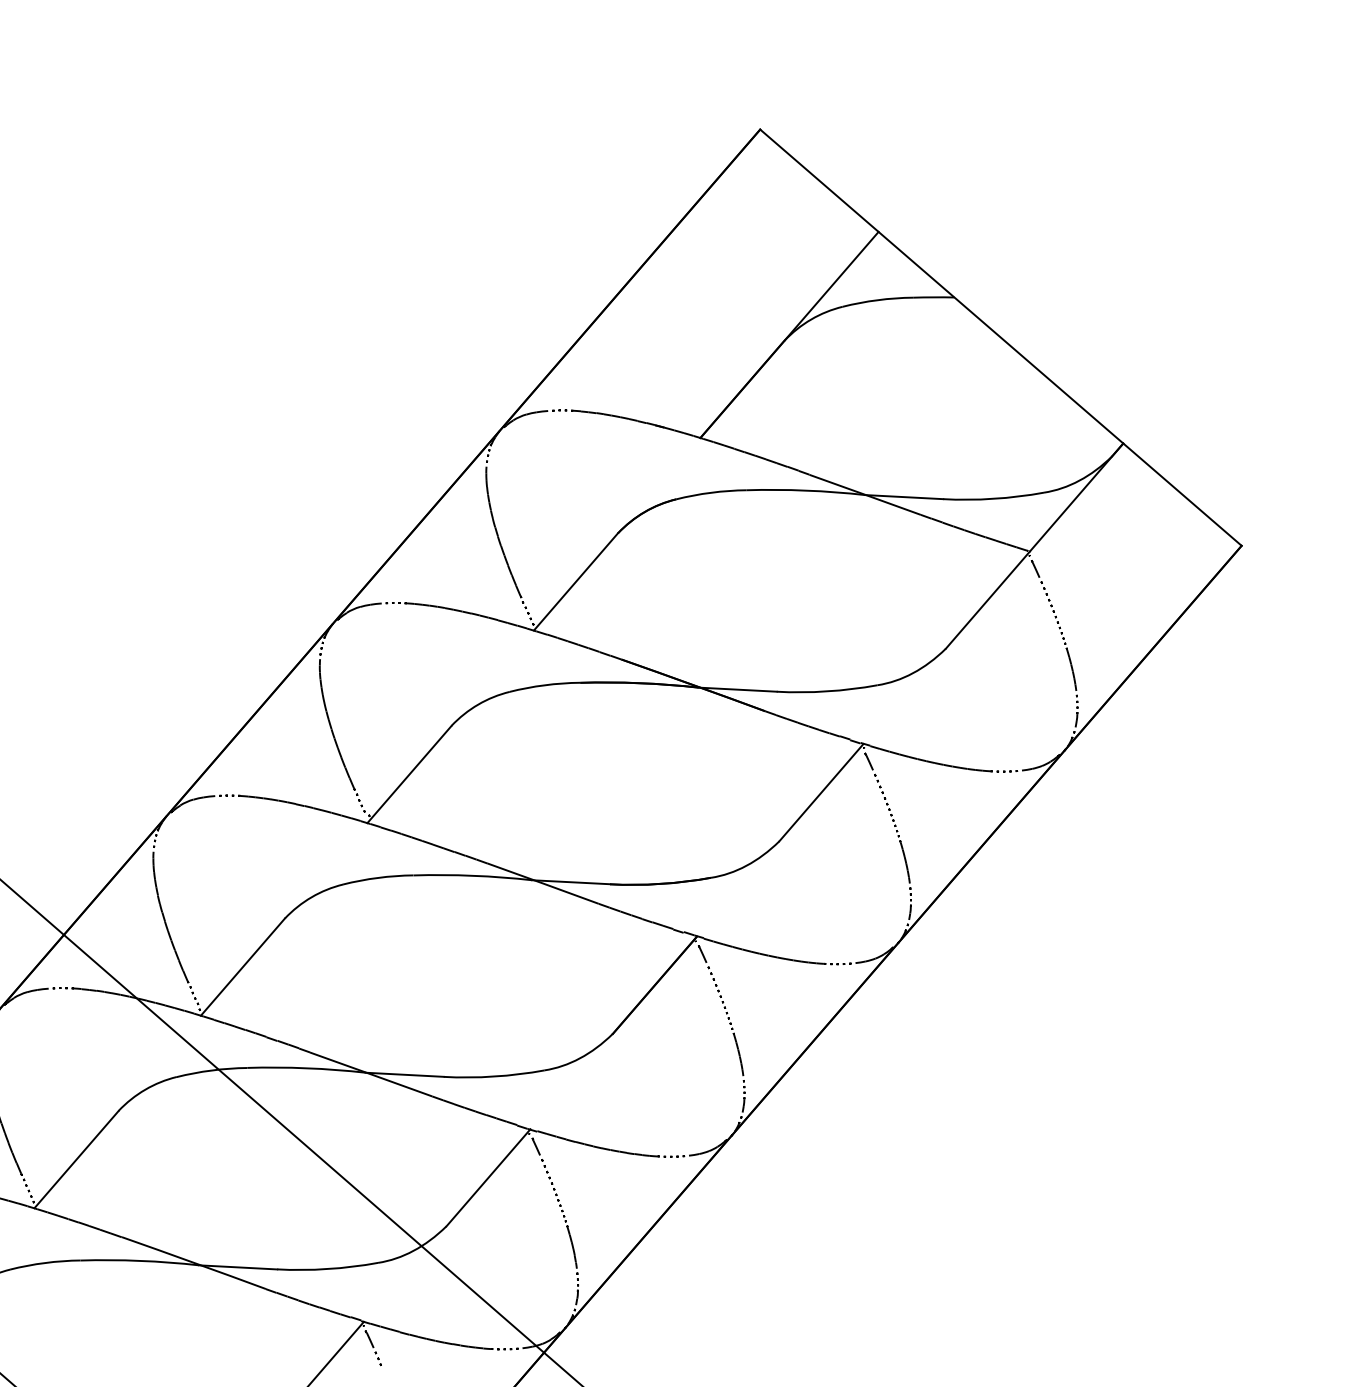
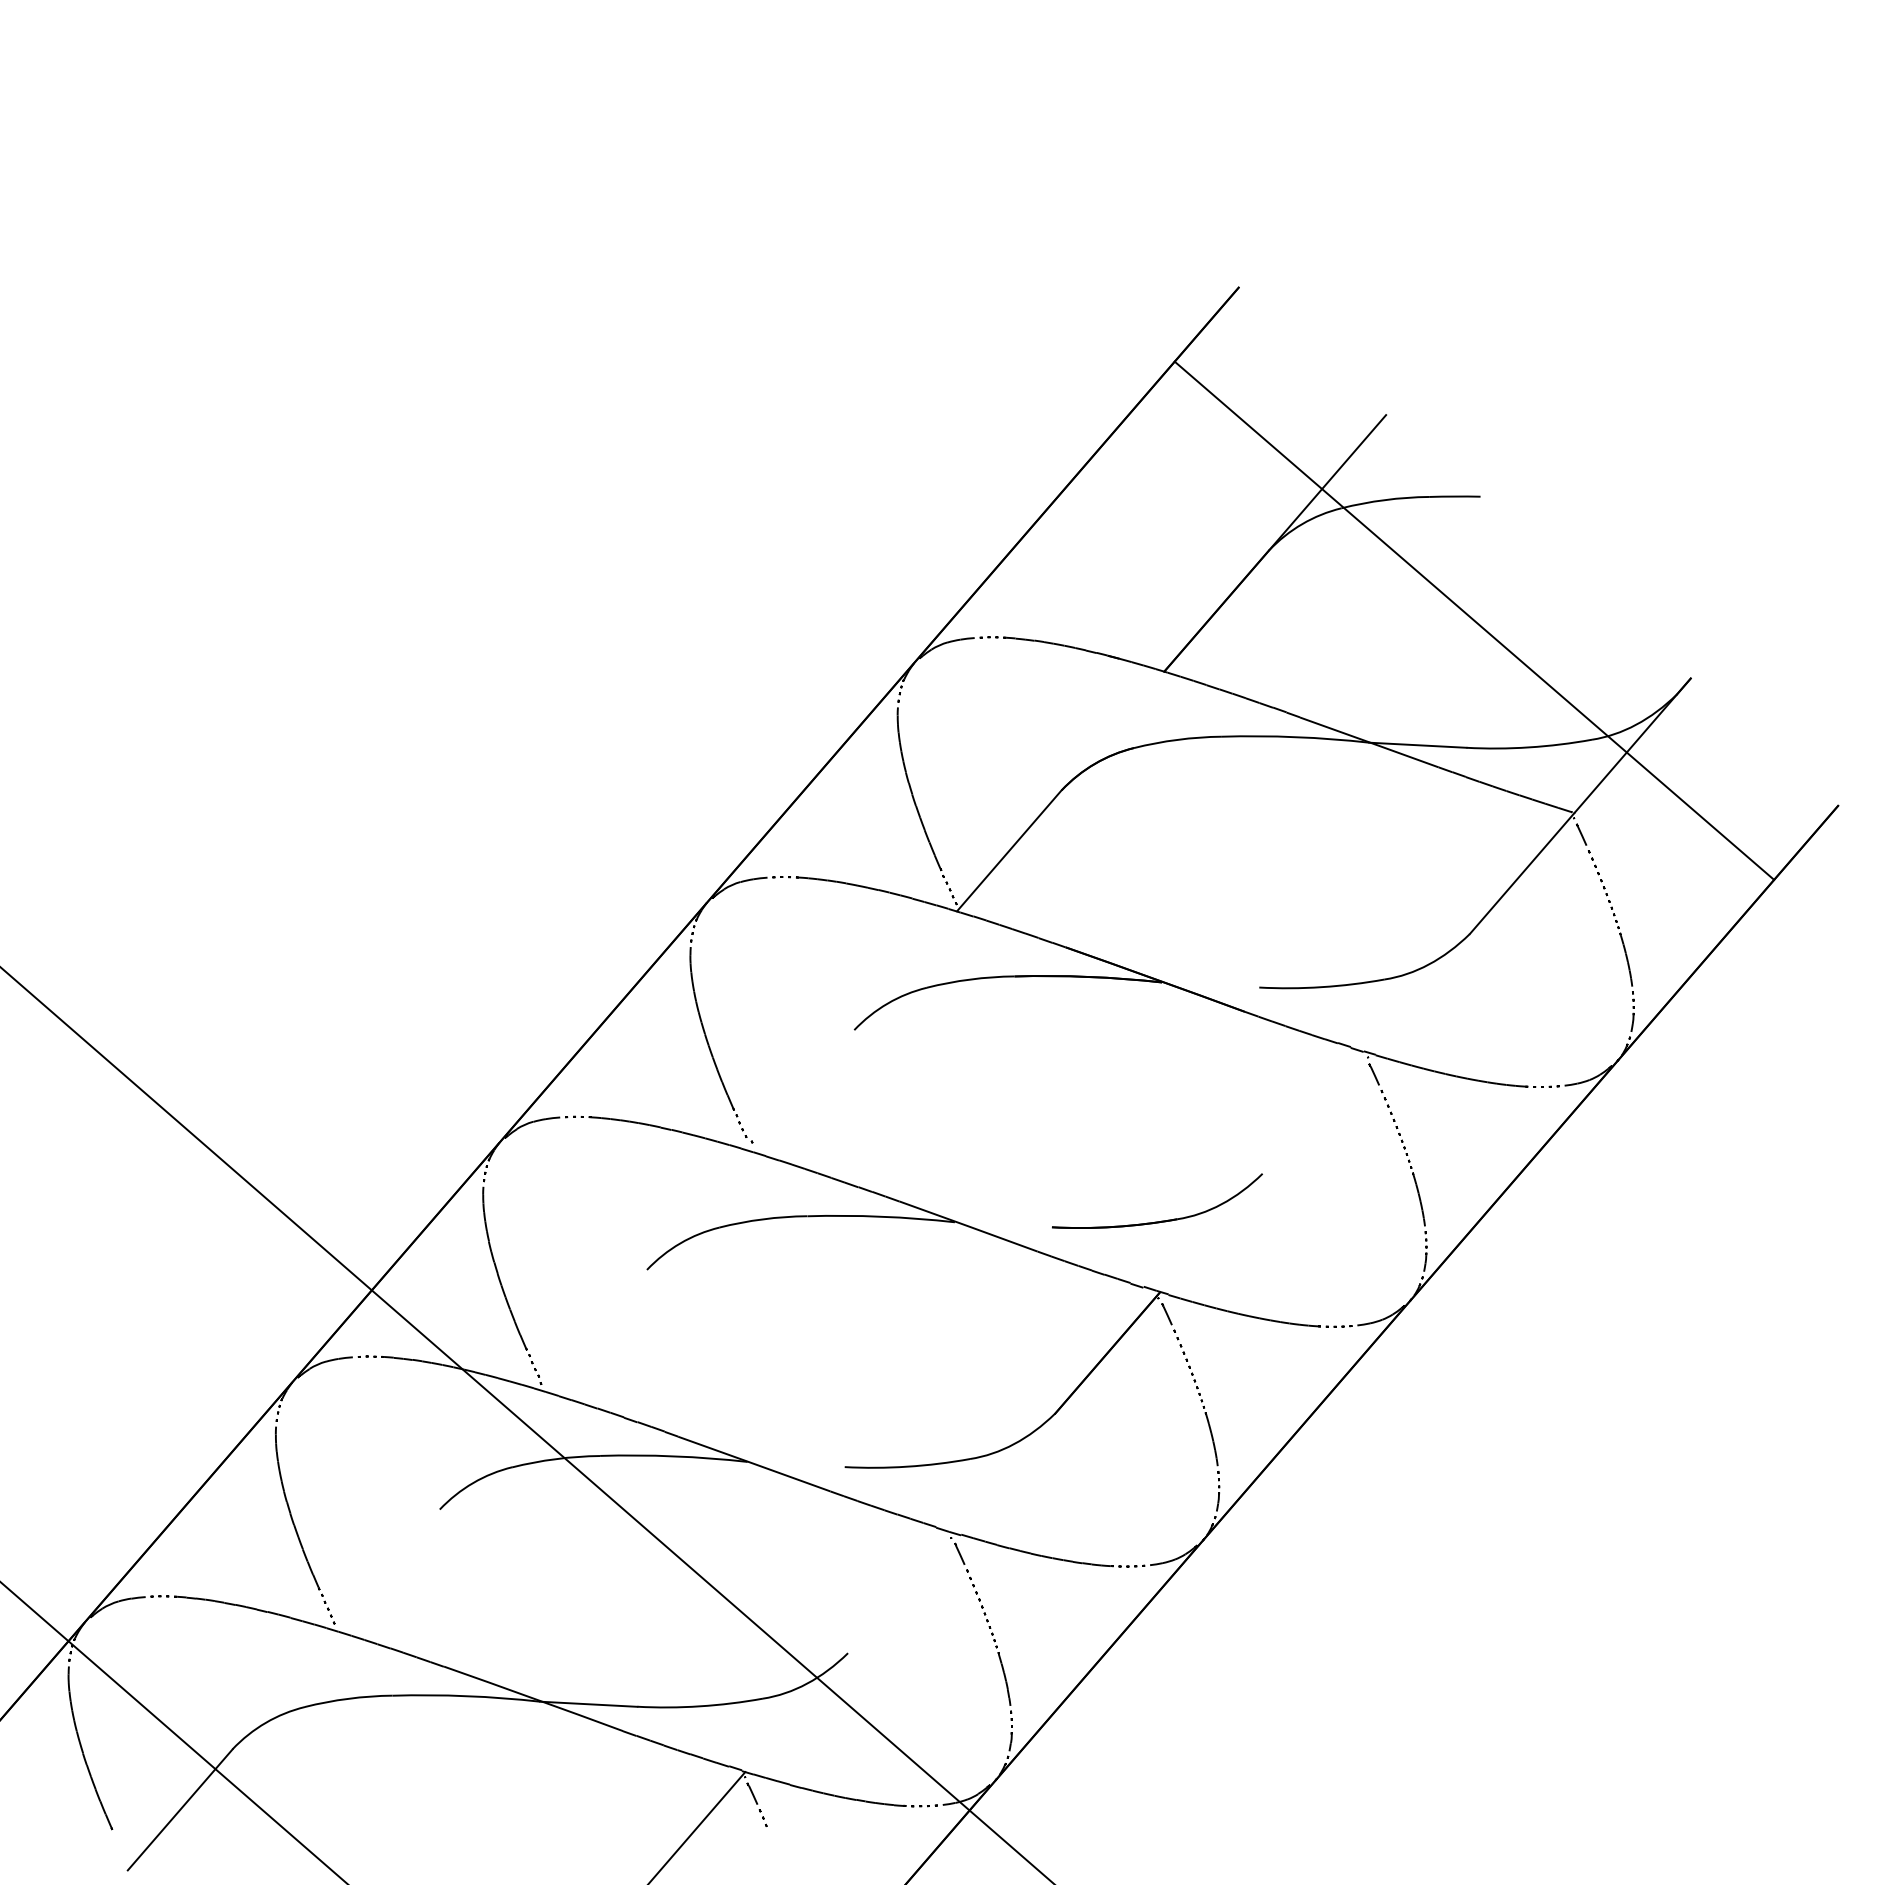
line: (1001, 337) -> (1474, 620), moved
line: (737, 689) -> (1210, 984), removed
line: (409, 774) -> (801, 1090), removed
line: (821, 792) -> (1314, 1112), removed
line: (570, 882) -> (1002, 1224), removed
line: (242, 966) -> (594, 1329), removed
line: (404, 1074) -> (795, 1464), removed
line: (76, 1159) -> (387, 1569), removed
line: (488, 1177) -> (900, 1592), removed

